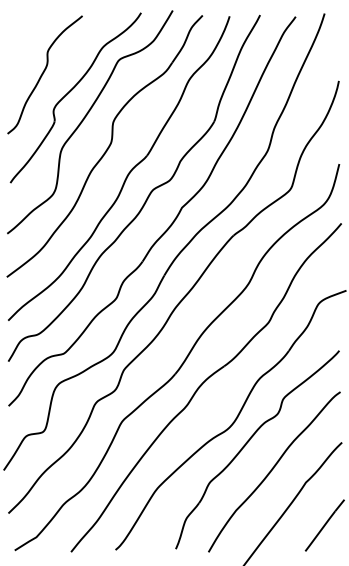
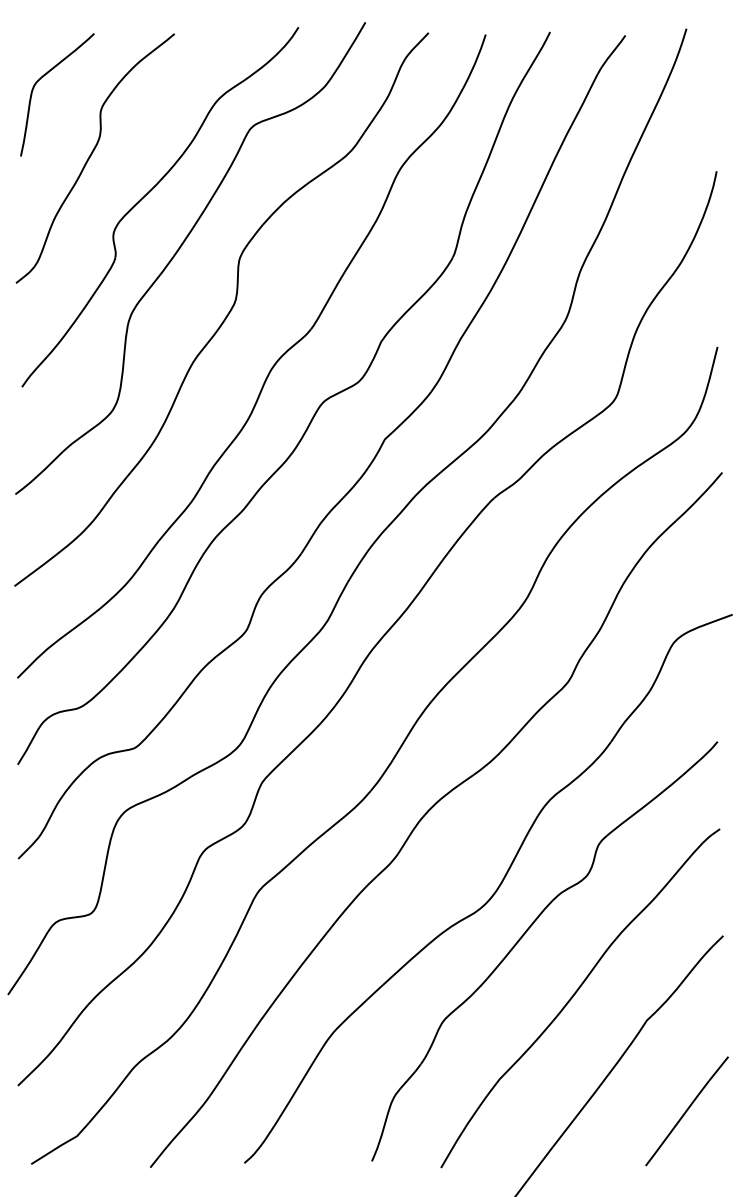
curve: (20, 37) -> (43, 79), added

